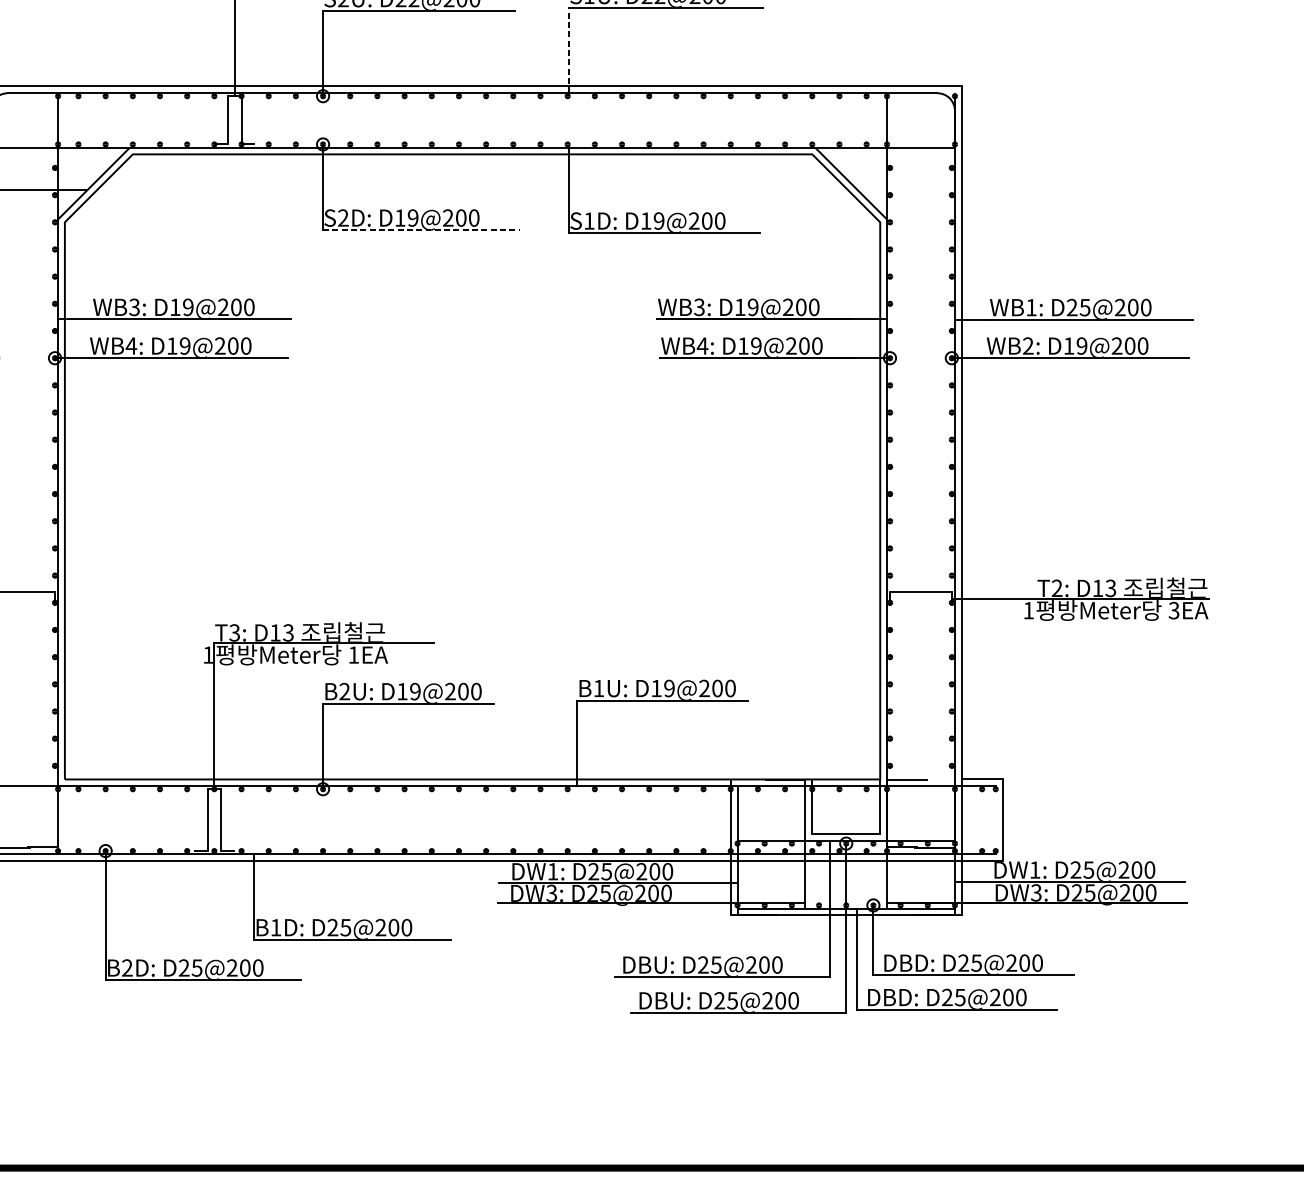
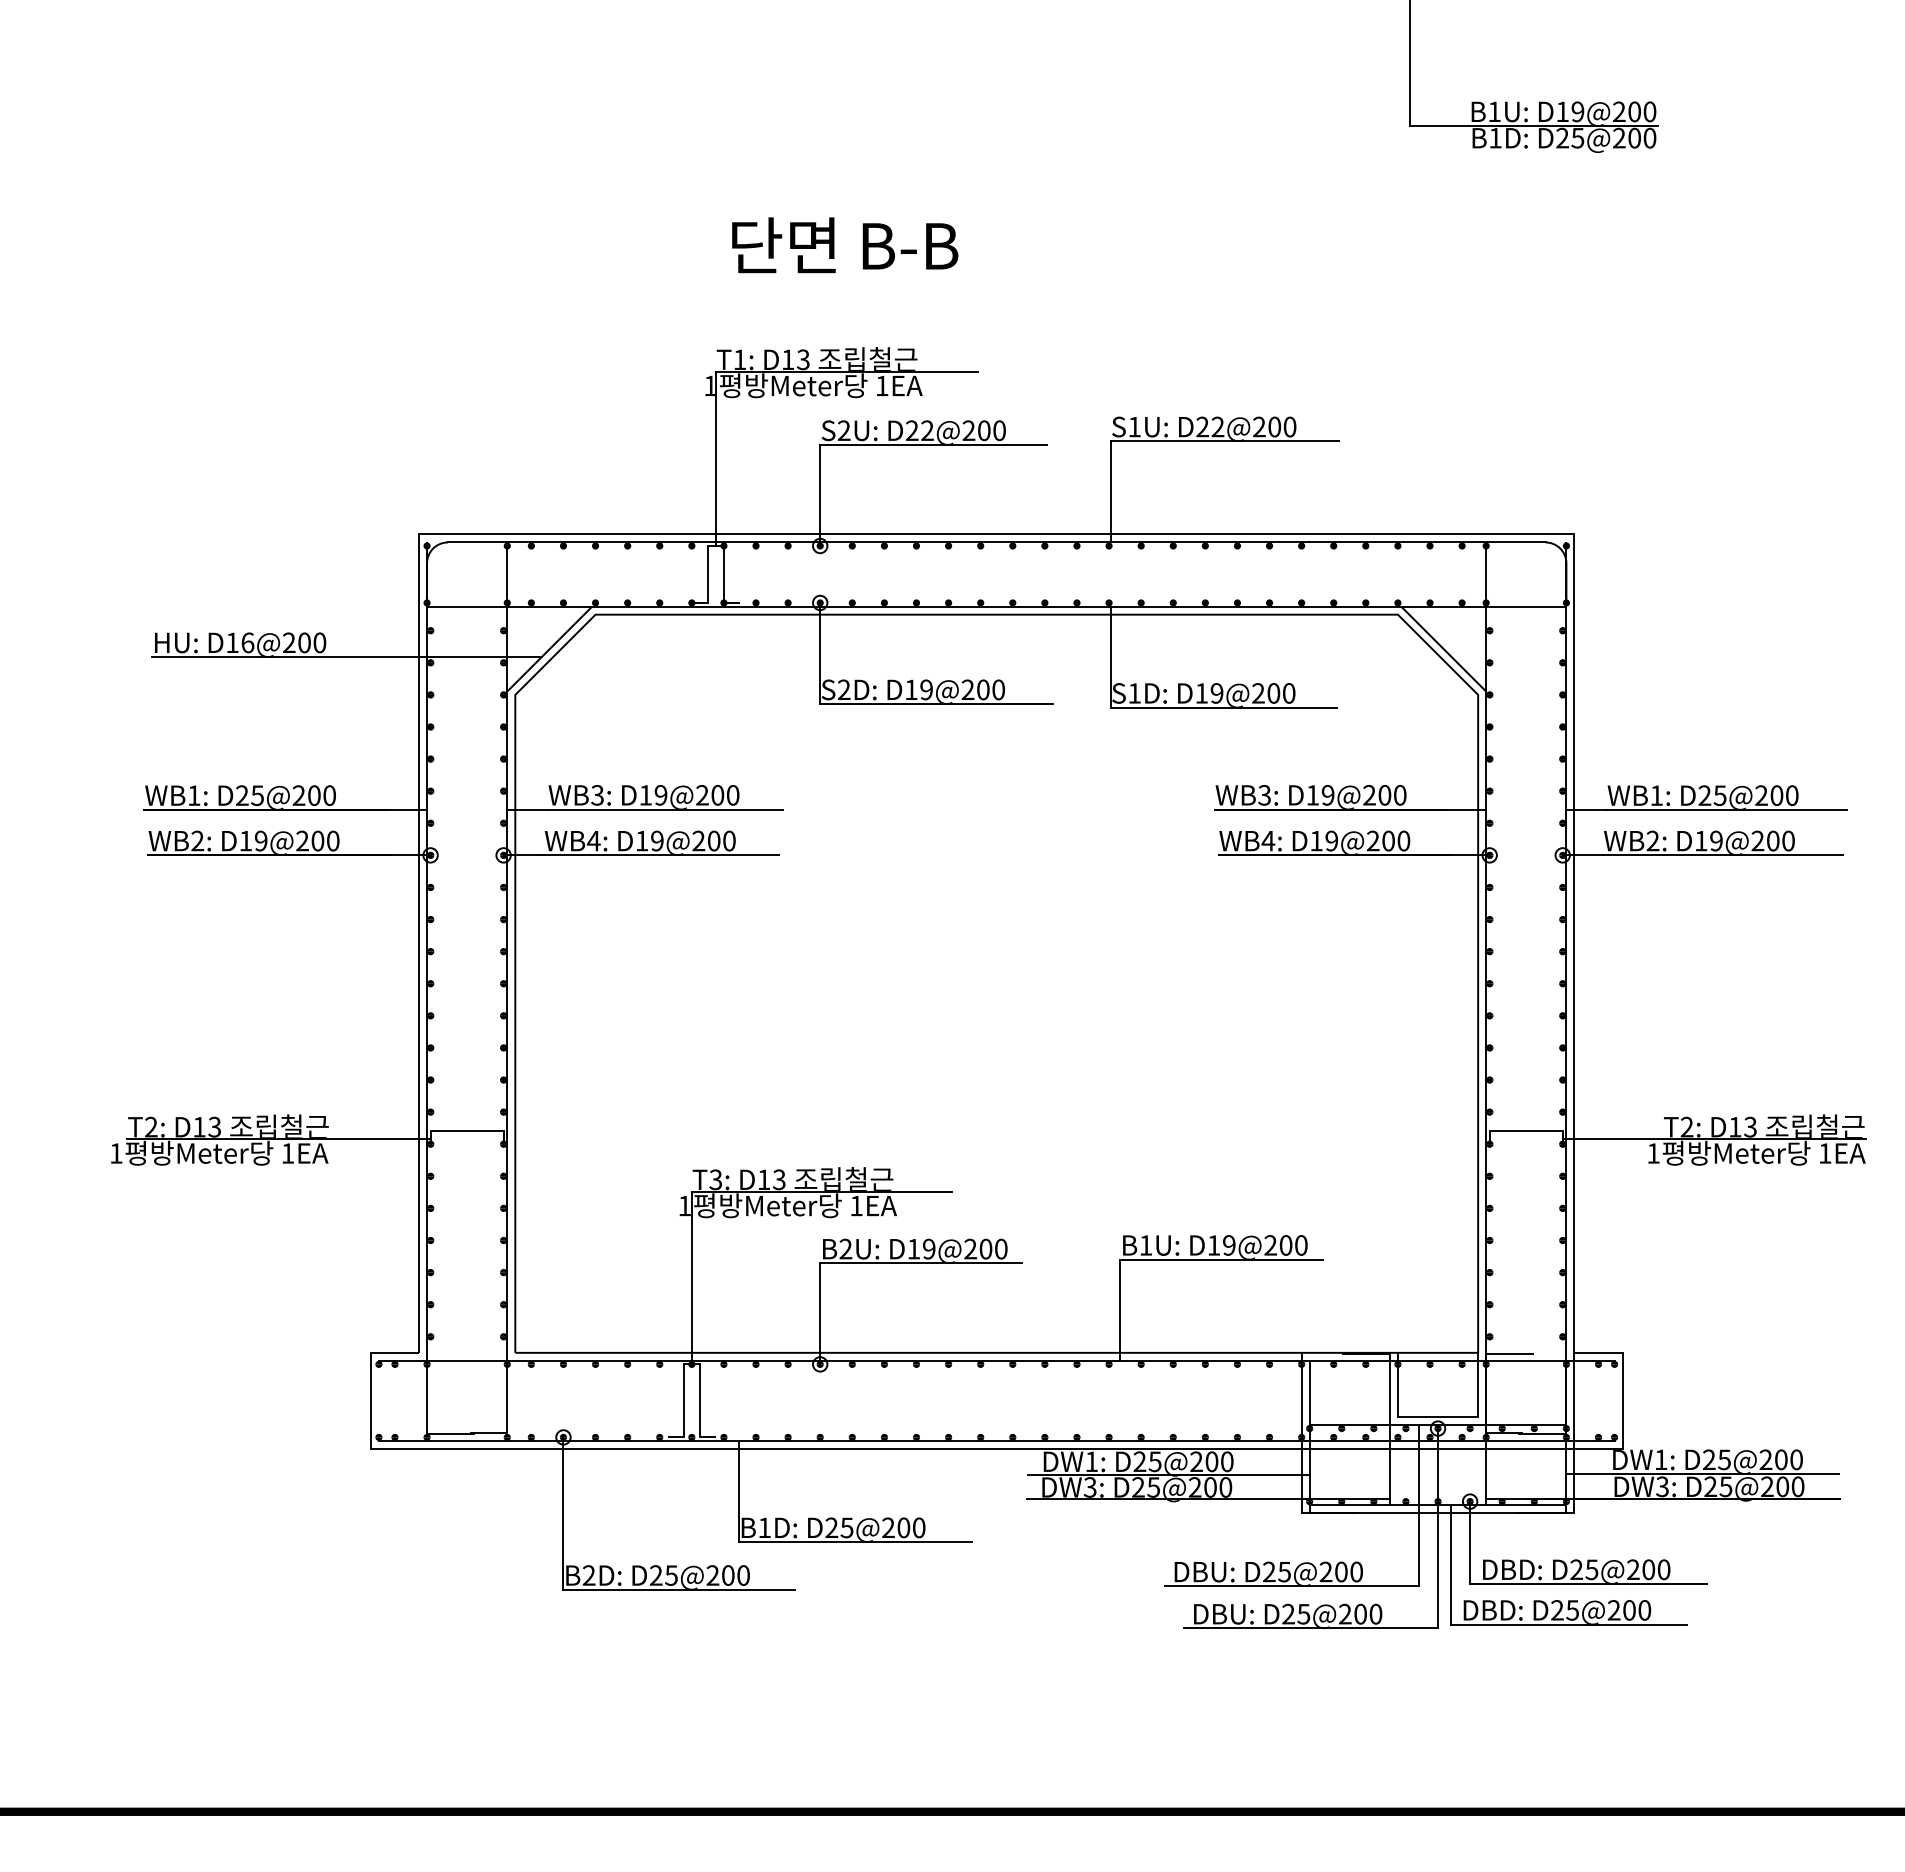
line: (568, 50) -> (1110, 491), dashed -> solid
line: (422, 230) -> (937, 704), dashed -> solid
text: (1173, 610) -> (1824, 1153), 3EA -> 1EA

